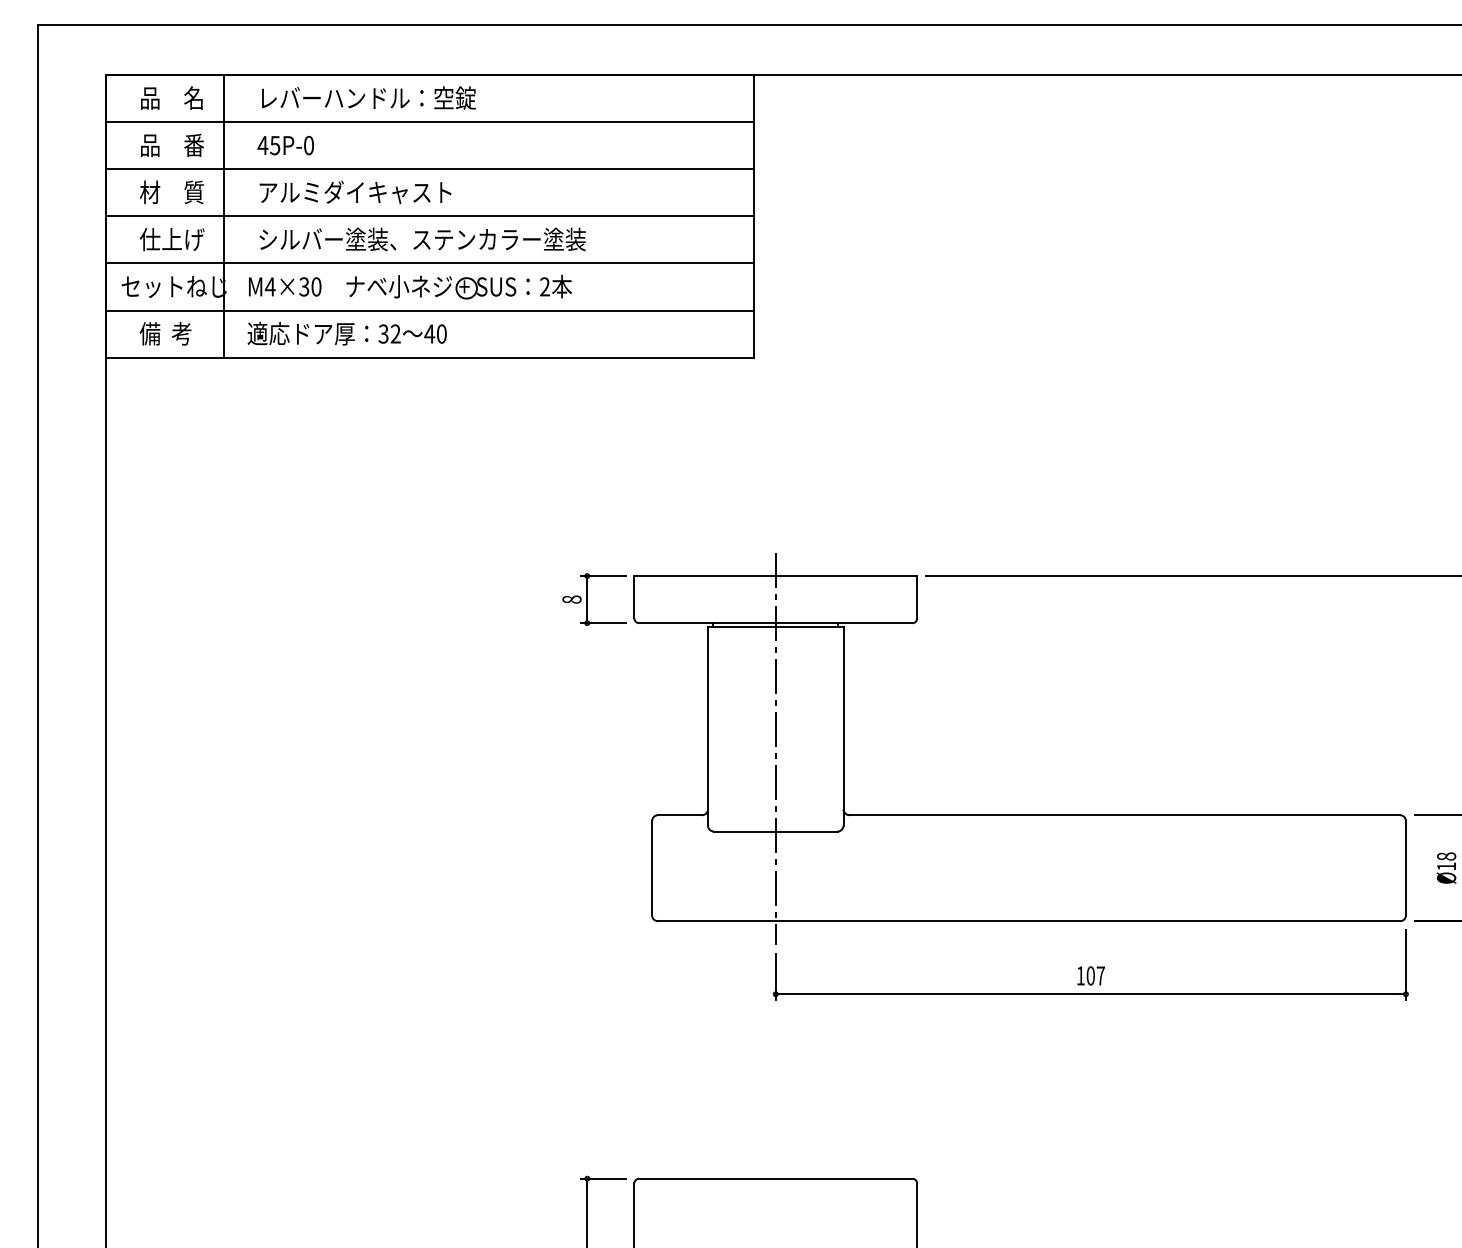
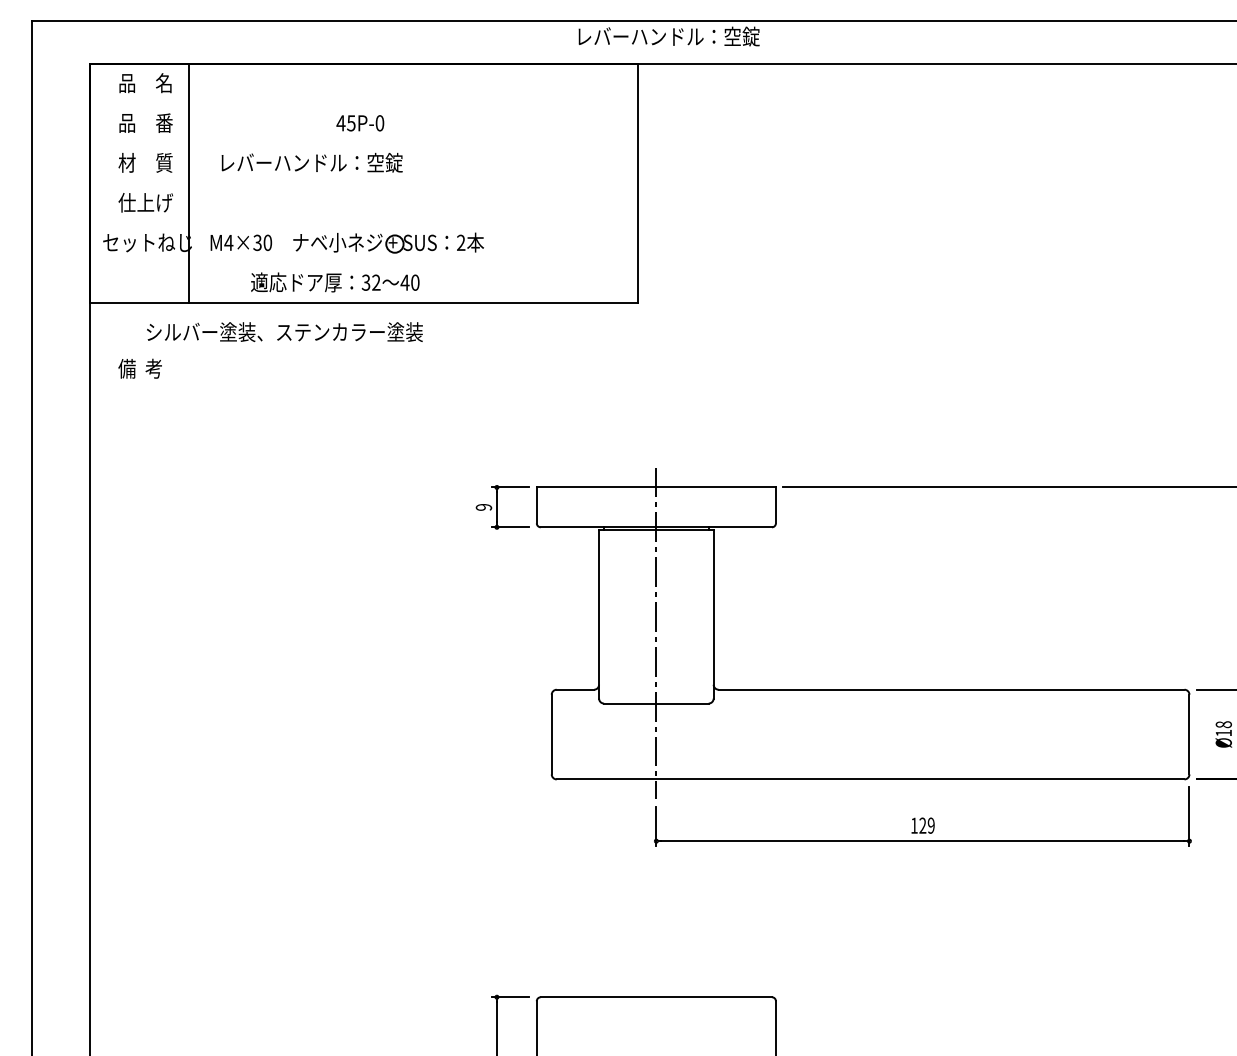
text: (368, 97) -> (668, 36), moved
line: (429, 122) -> (363, 103), removed
text: (285, 145) -> (360, 123), moved
line: (429, 169) -> (363, 143), removed
text: (367, 192) -> (311, 162), アルミダイキャスト -> レバーハンドル：空錠
line: (429, 216) -> (363, 183), removed
text: (422, 239) -> (284, 332), moved
line: (429, 263) -> (363, 223), removed
line: (429, 310) -> (363, 262), removed
text: (165, 333) -> (140, 368), moved
text: (346, 333) -> (334, 282), moved
text: (571, 599) -> (483, 507), 8 -> 9
text: (1095, 975) -> (926, 825), 107 -> 129

